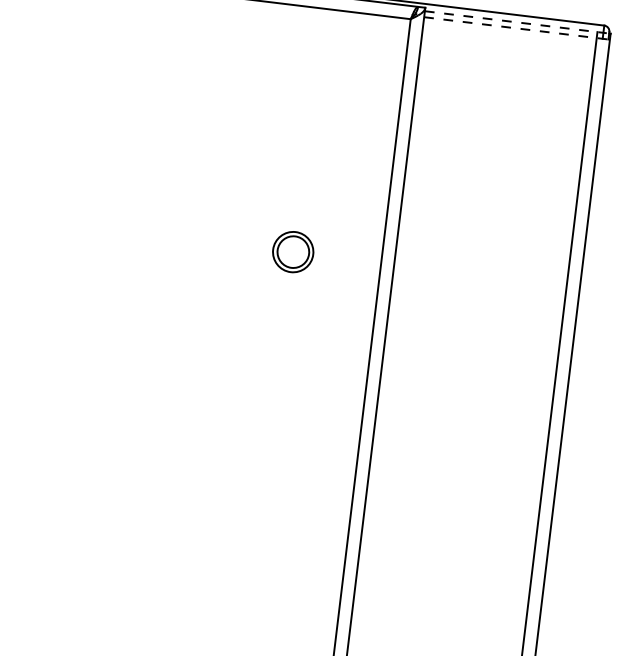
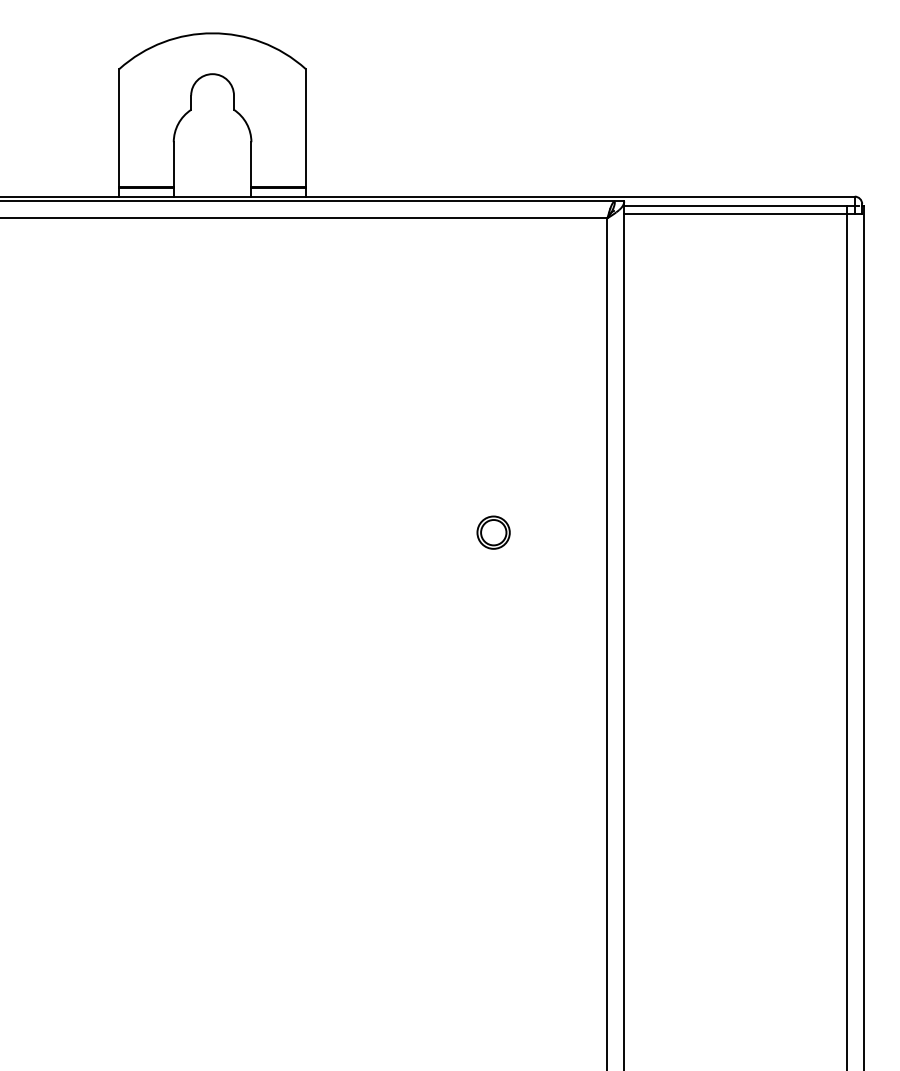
line: (516, 21) -> (742, 205), dashed -> solid
line: (516, 28) -> (743, 213), dashed -> solid
part: (293, 251) -> (493, 532), size x0.62

